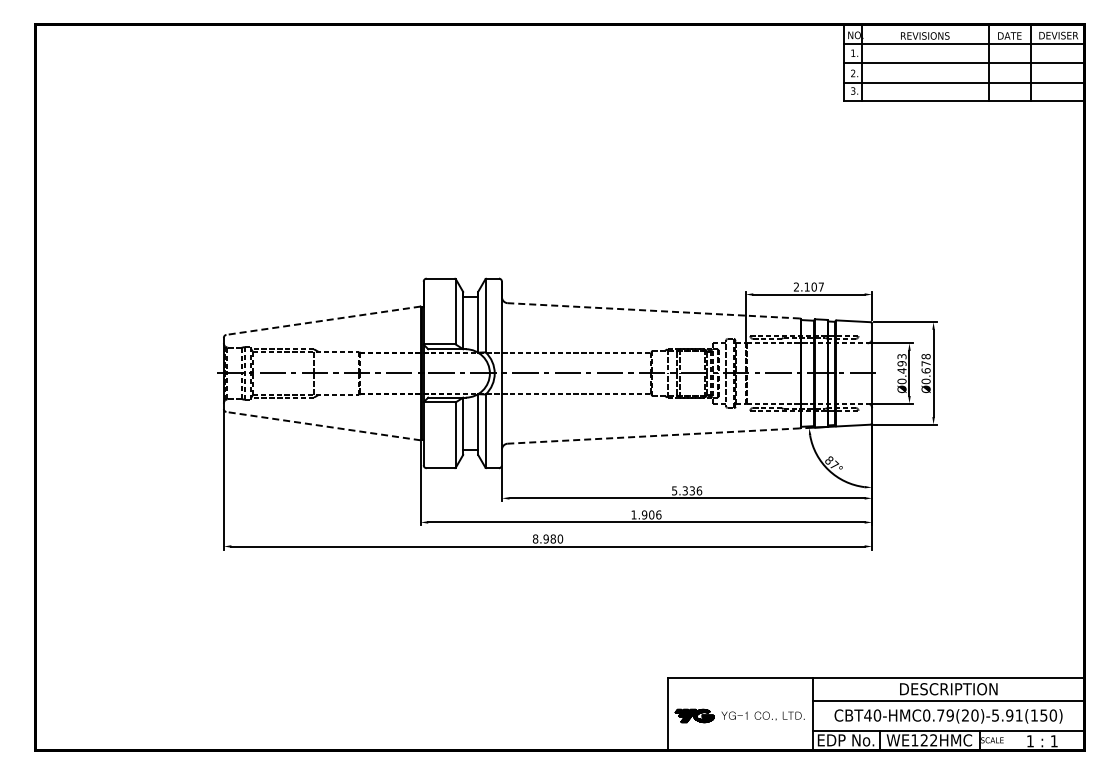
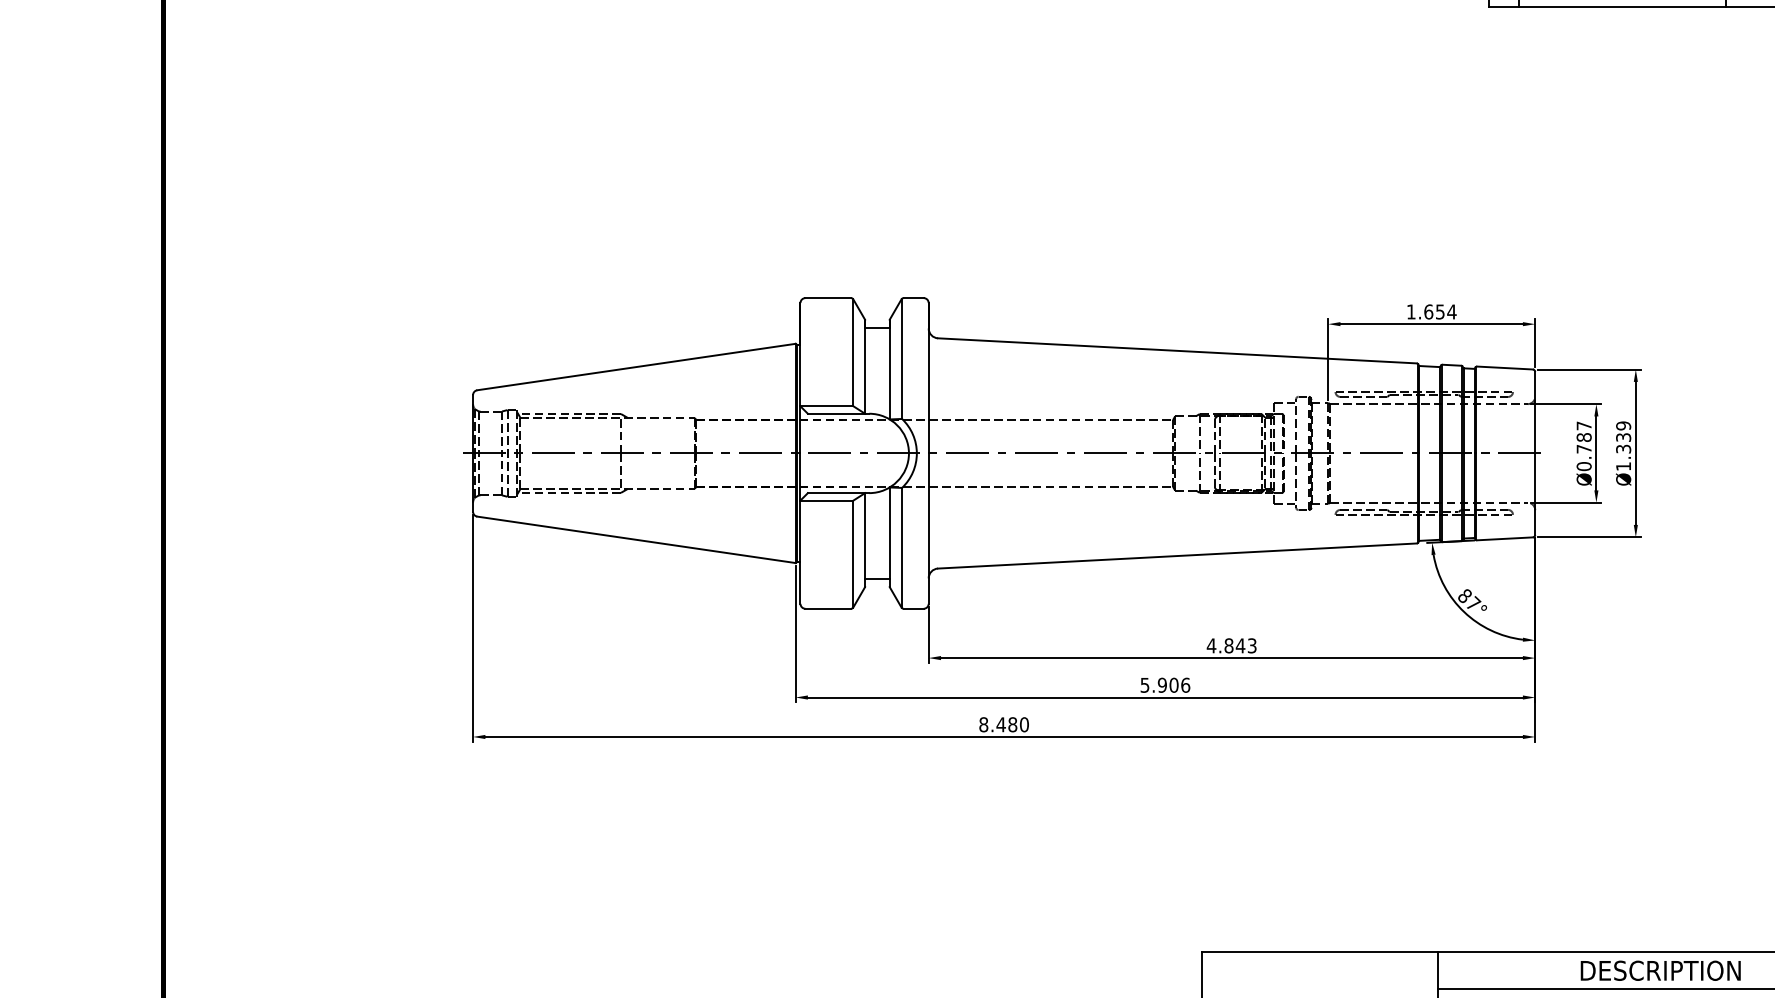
text: (808, 286) -> (1430, 310), 2.107 -> 1.654
line: (653, 310) -> (1176, 350), dashed -> solid
line: (323, 320) -> (636, 366), dashed -> solid
text: (901, 363) -> (1583, 437), Ø0.493 -> Ø0.787
text: (925, 369) -> (1622, 446), Ø0.678 -> Ø1.339
line: (323, 426) -> (636, 540), dashed -> solid
line: (653, 436) -> (1176, 556), dashed -> solid
text: (686, 490) -> (1231, 645), 5.336 -> 4.843
text: (633, 514) -> (1144, 684), 1.906 -> 5.906
text: (546, 538) -> (1001, 723), 8.980 -> 8.480

